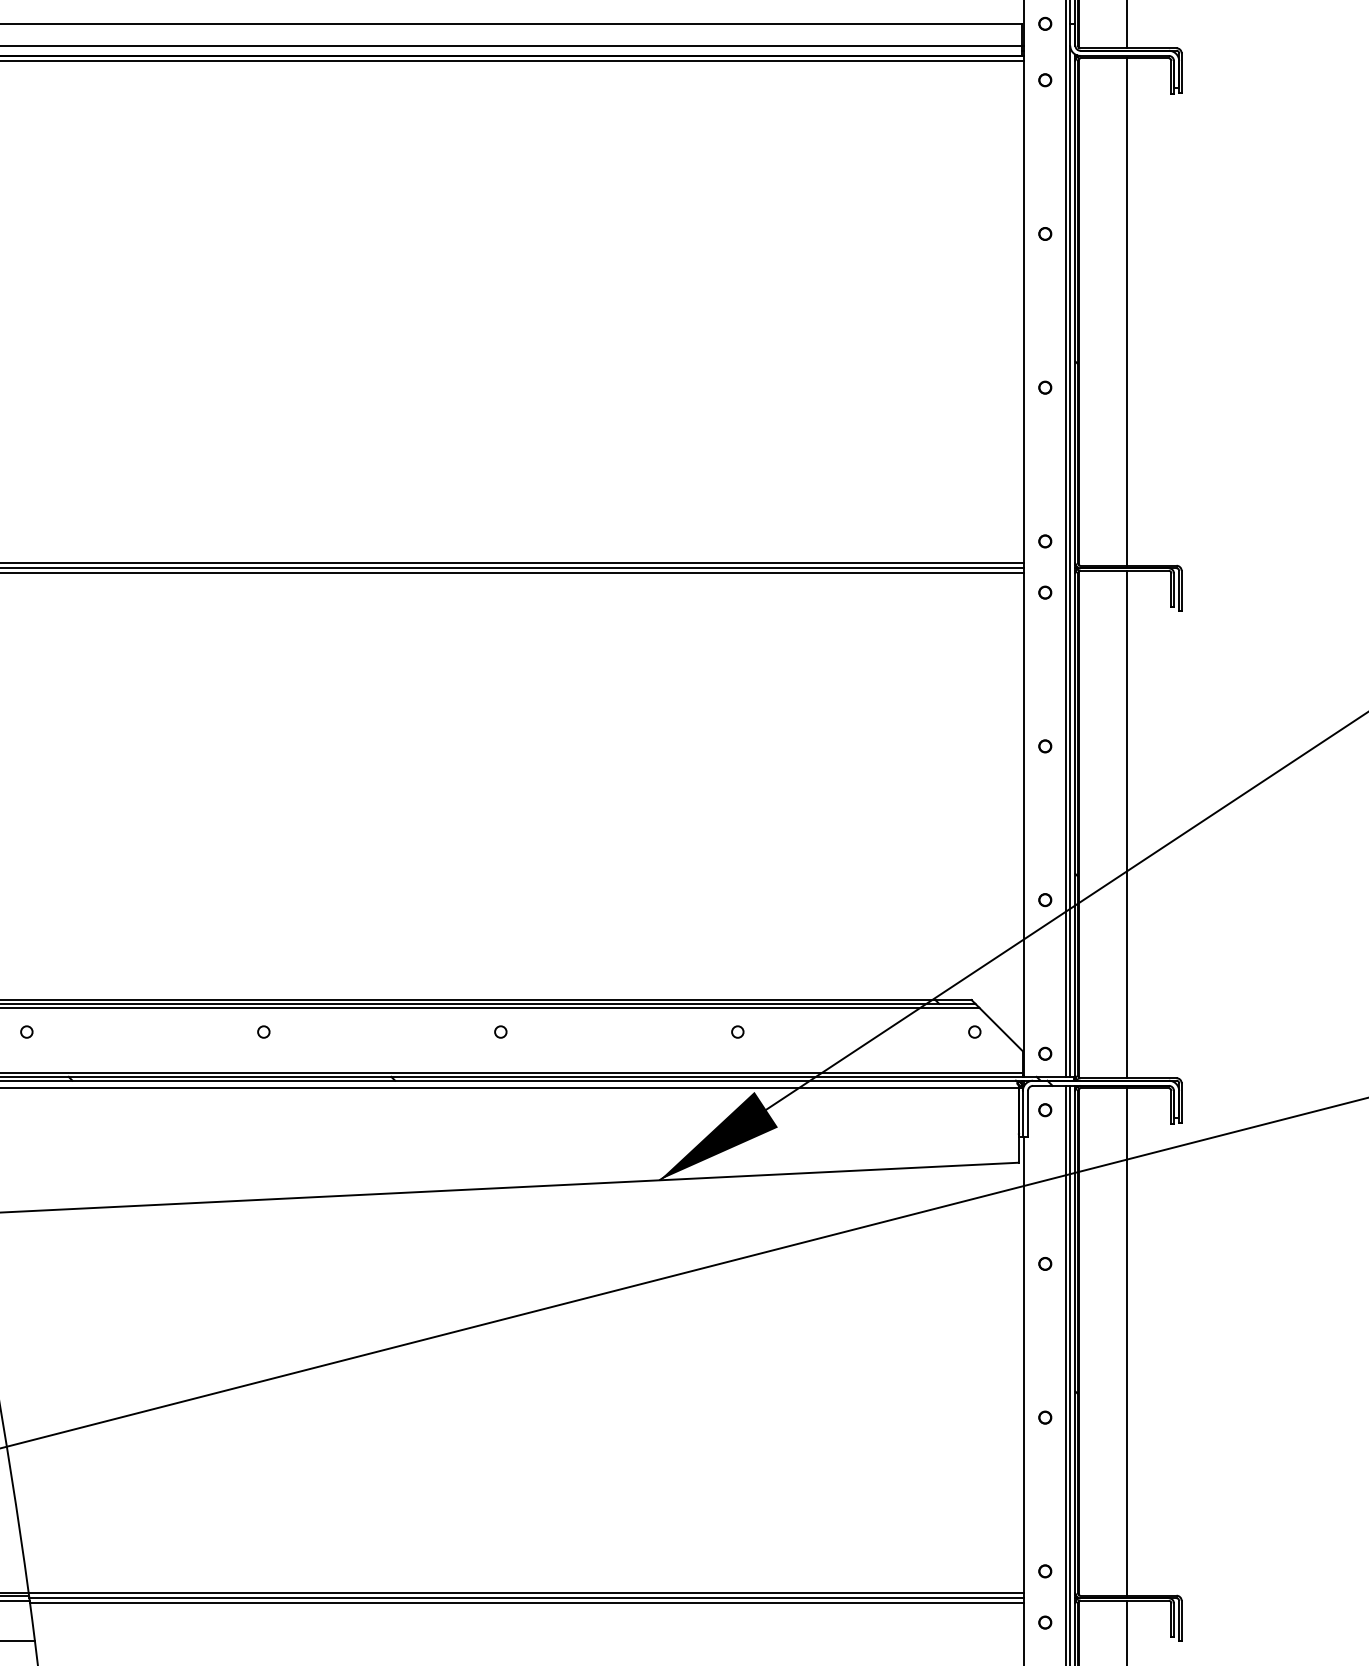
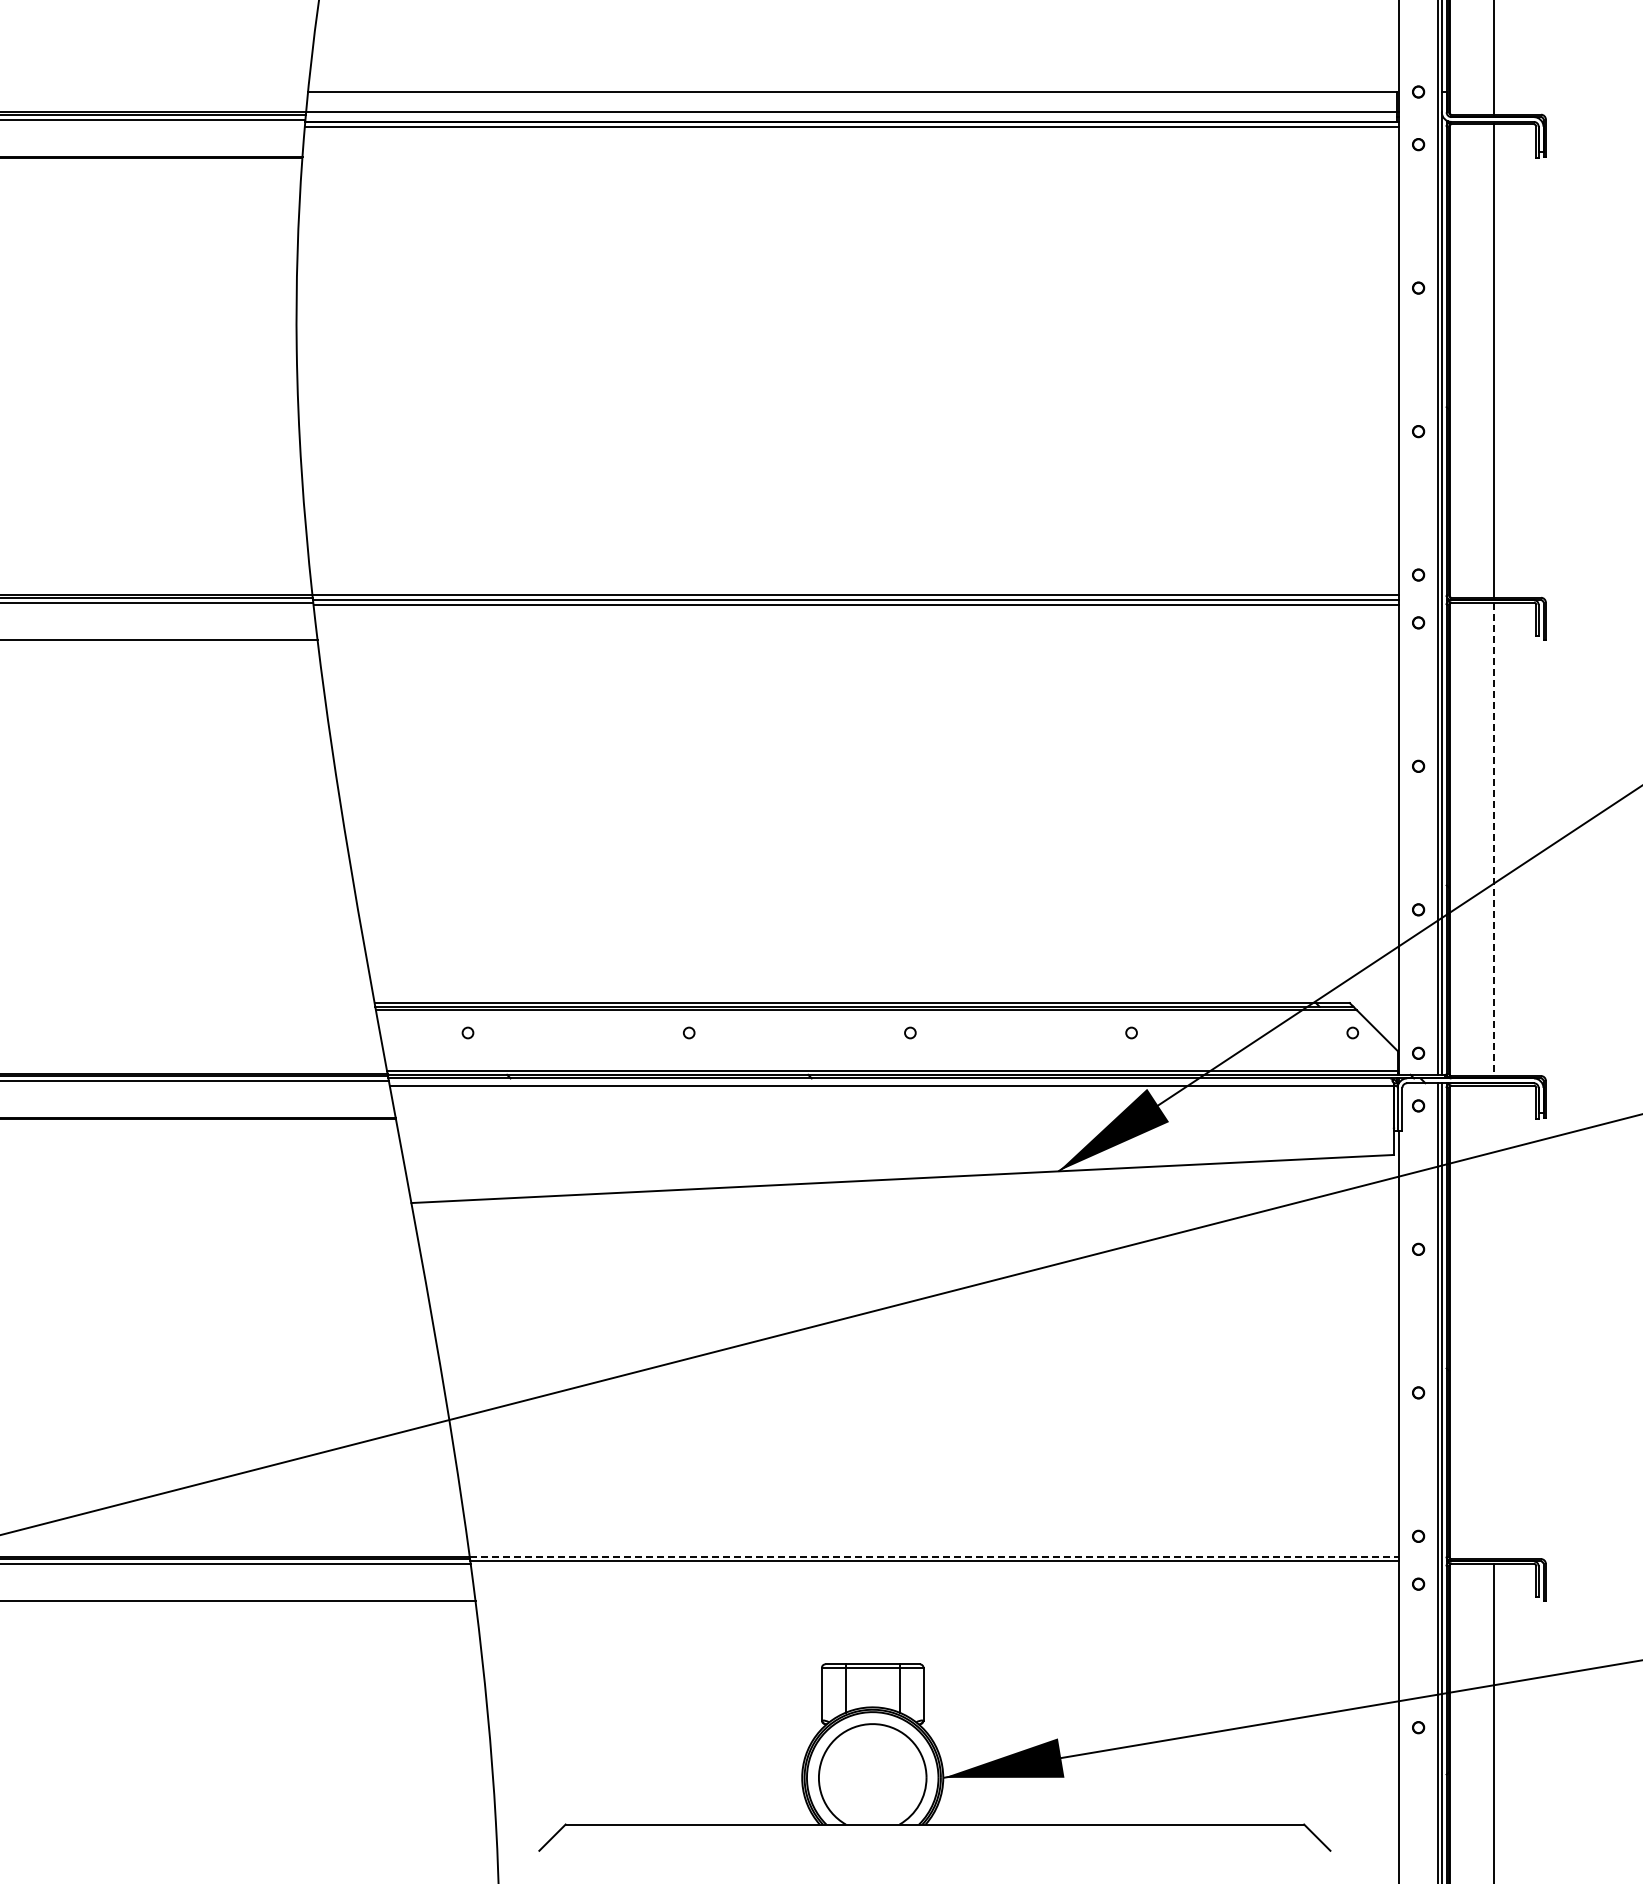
line: (1126, 824) -> (1494, 839), solid -> dashed
line: (1126, 1342) -> (1494, 1322), removed
line: (526, 1592) -> (934, 1556), solid -> dashed
line: (526, 1603) -> (934, 1566), removed

